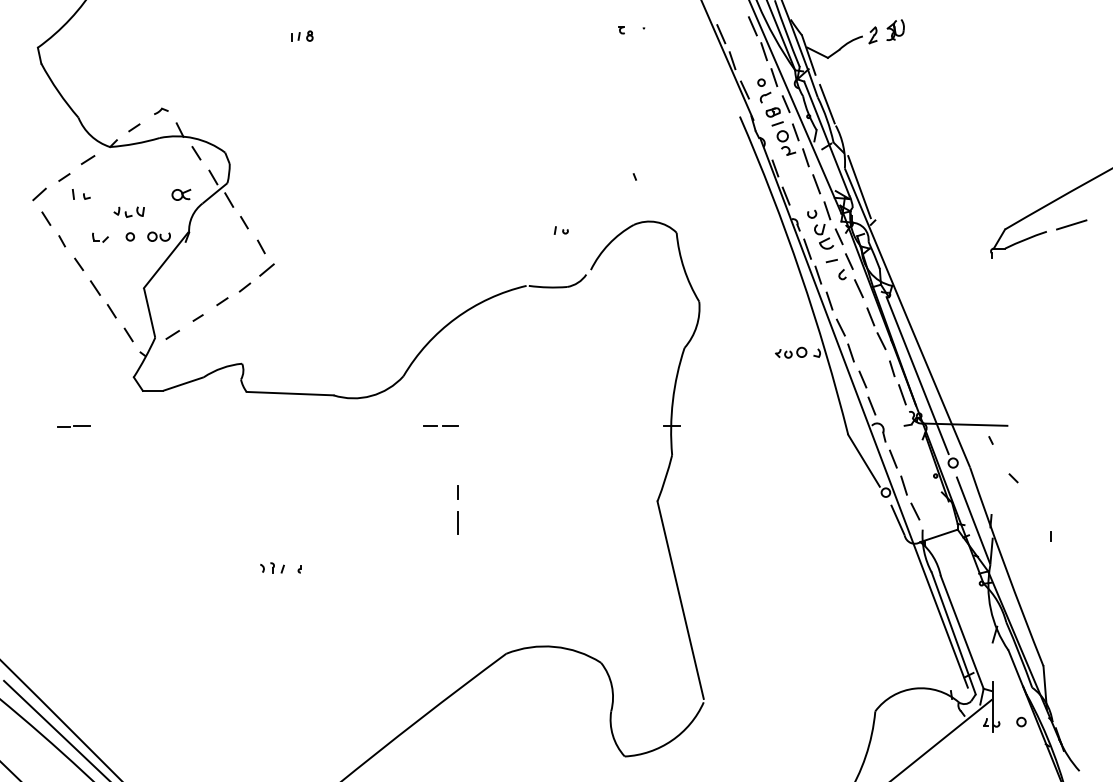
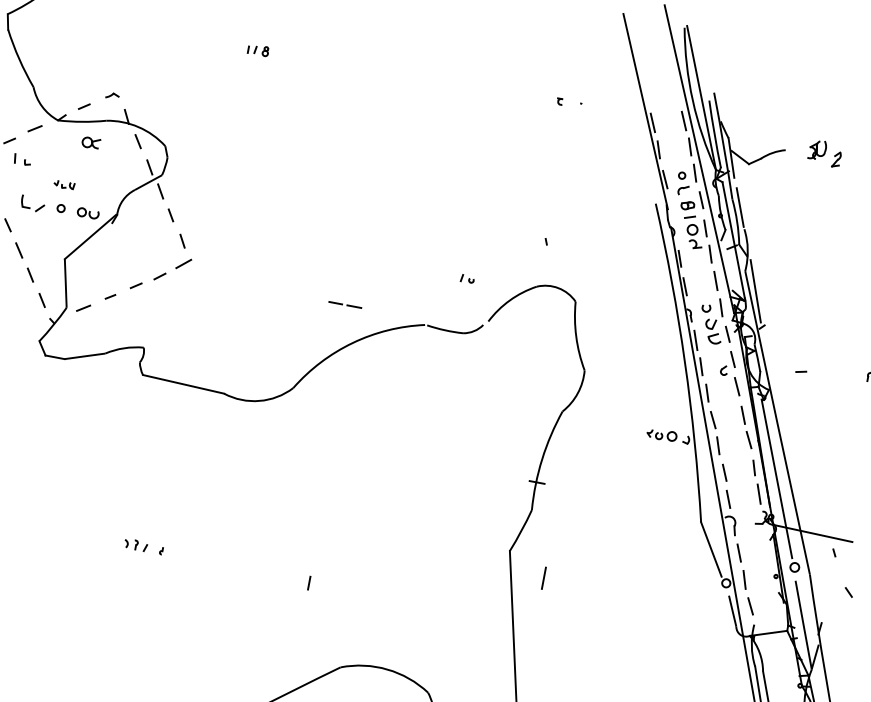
part: (872, 35) -> (836, 159), moved
part: (181, 194) -> (91, 142), moved
part: (128, 211) -> (63, 184), size x0.7
part: (100, 237) -> (32, 203), size x1.6
line: (831, 261) -> (800, 372), moved
line: (442, 425) -> (346, 304), moved
line: (457, 492) -> (308, 583), moved
line: (457, 522) -> (543, 577), moved

